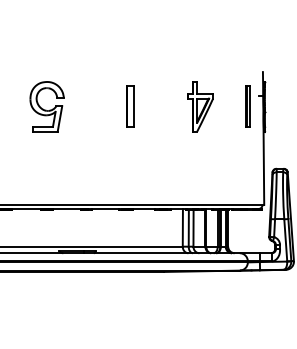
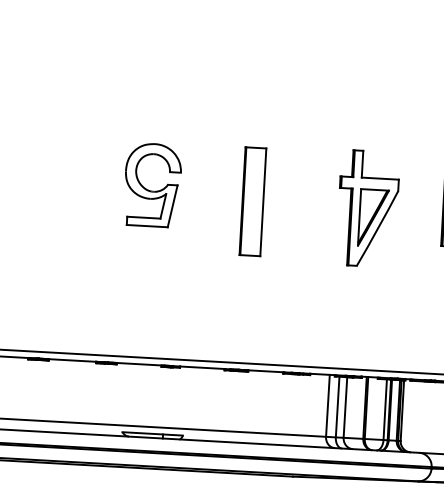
part: (46, 106) -> (151, 184), moved
part: (130, 106) -> (253, 201), size x1.6
part: (200, 106) -> (368, 208), size x1.4

